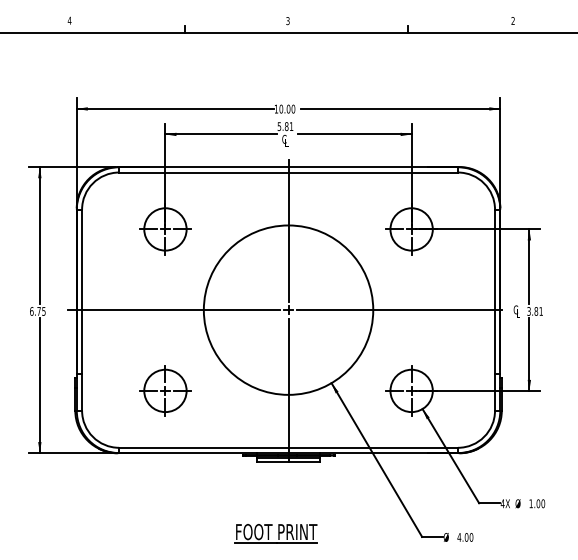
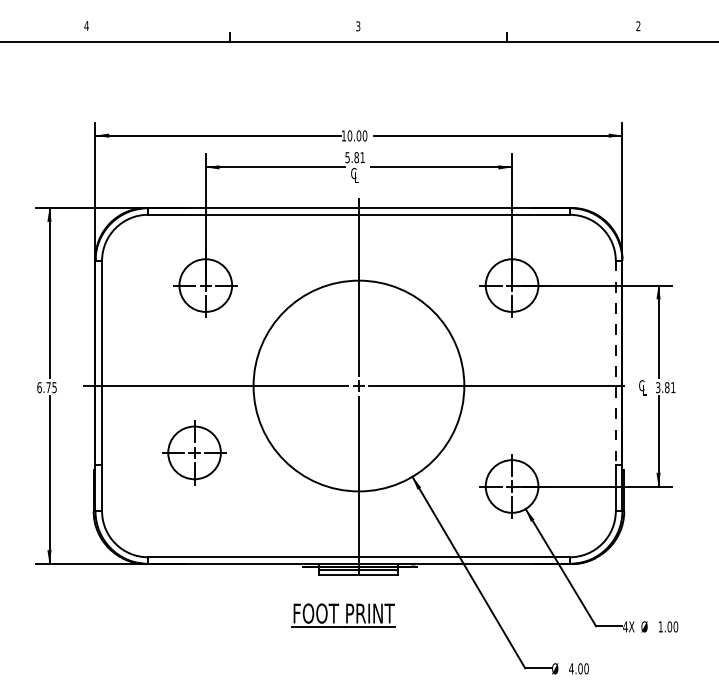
line: (495, 292) -> (616, 364), solid -> dashed
part: (165, 390) -> (194, 452), moved
part: (275, 533) -> (342, 615), moved

